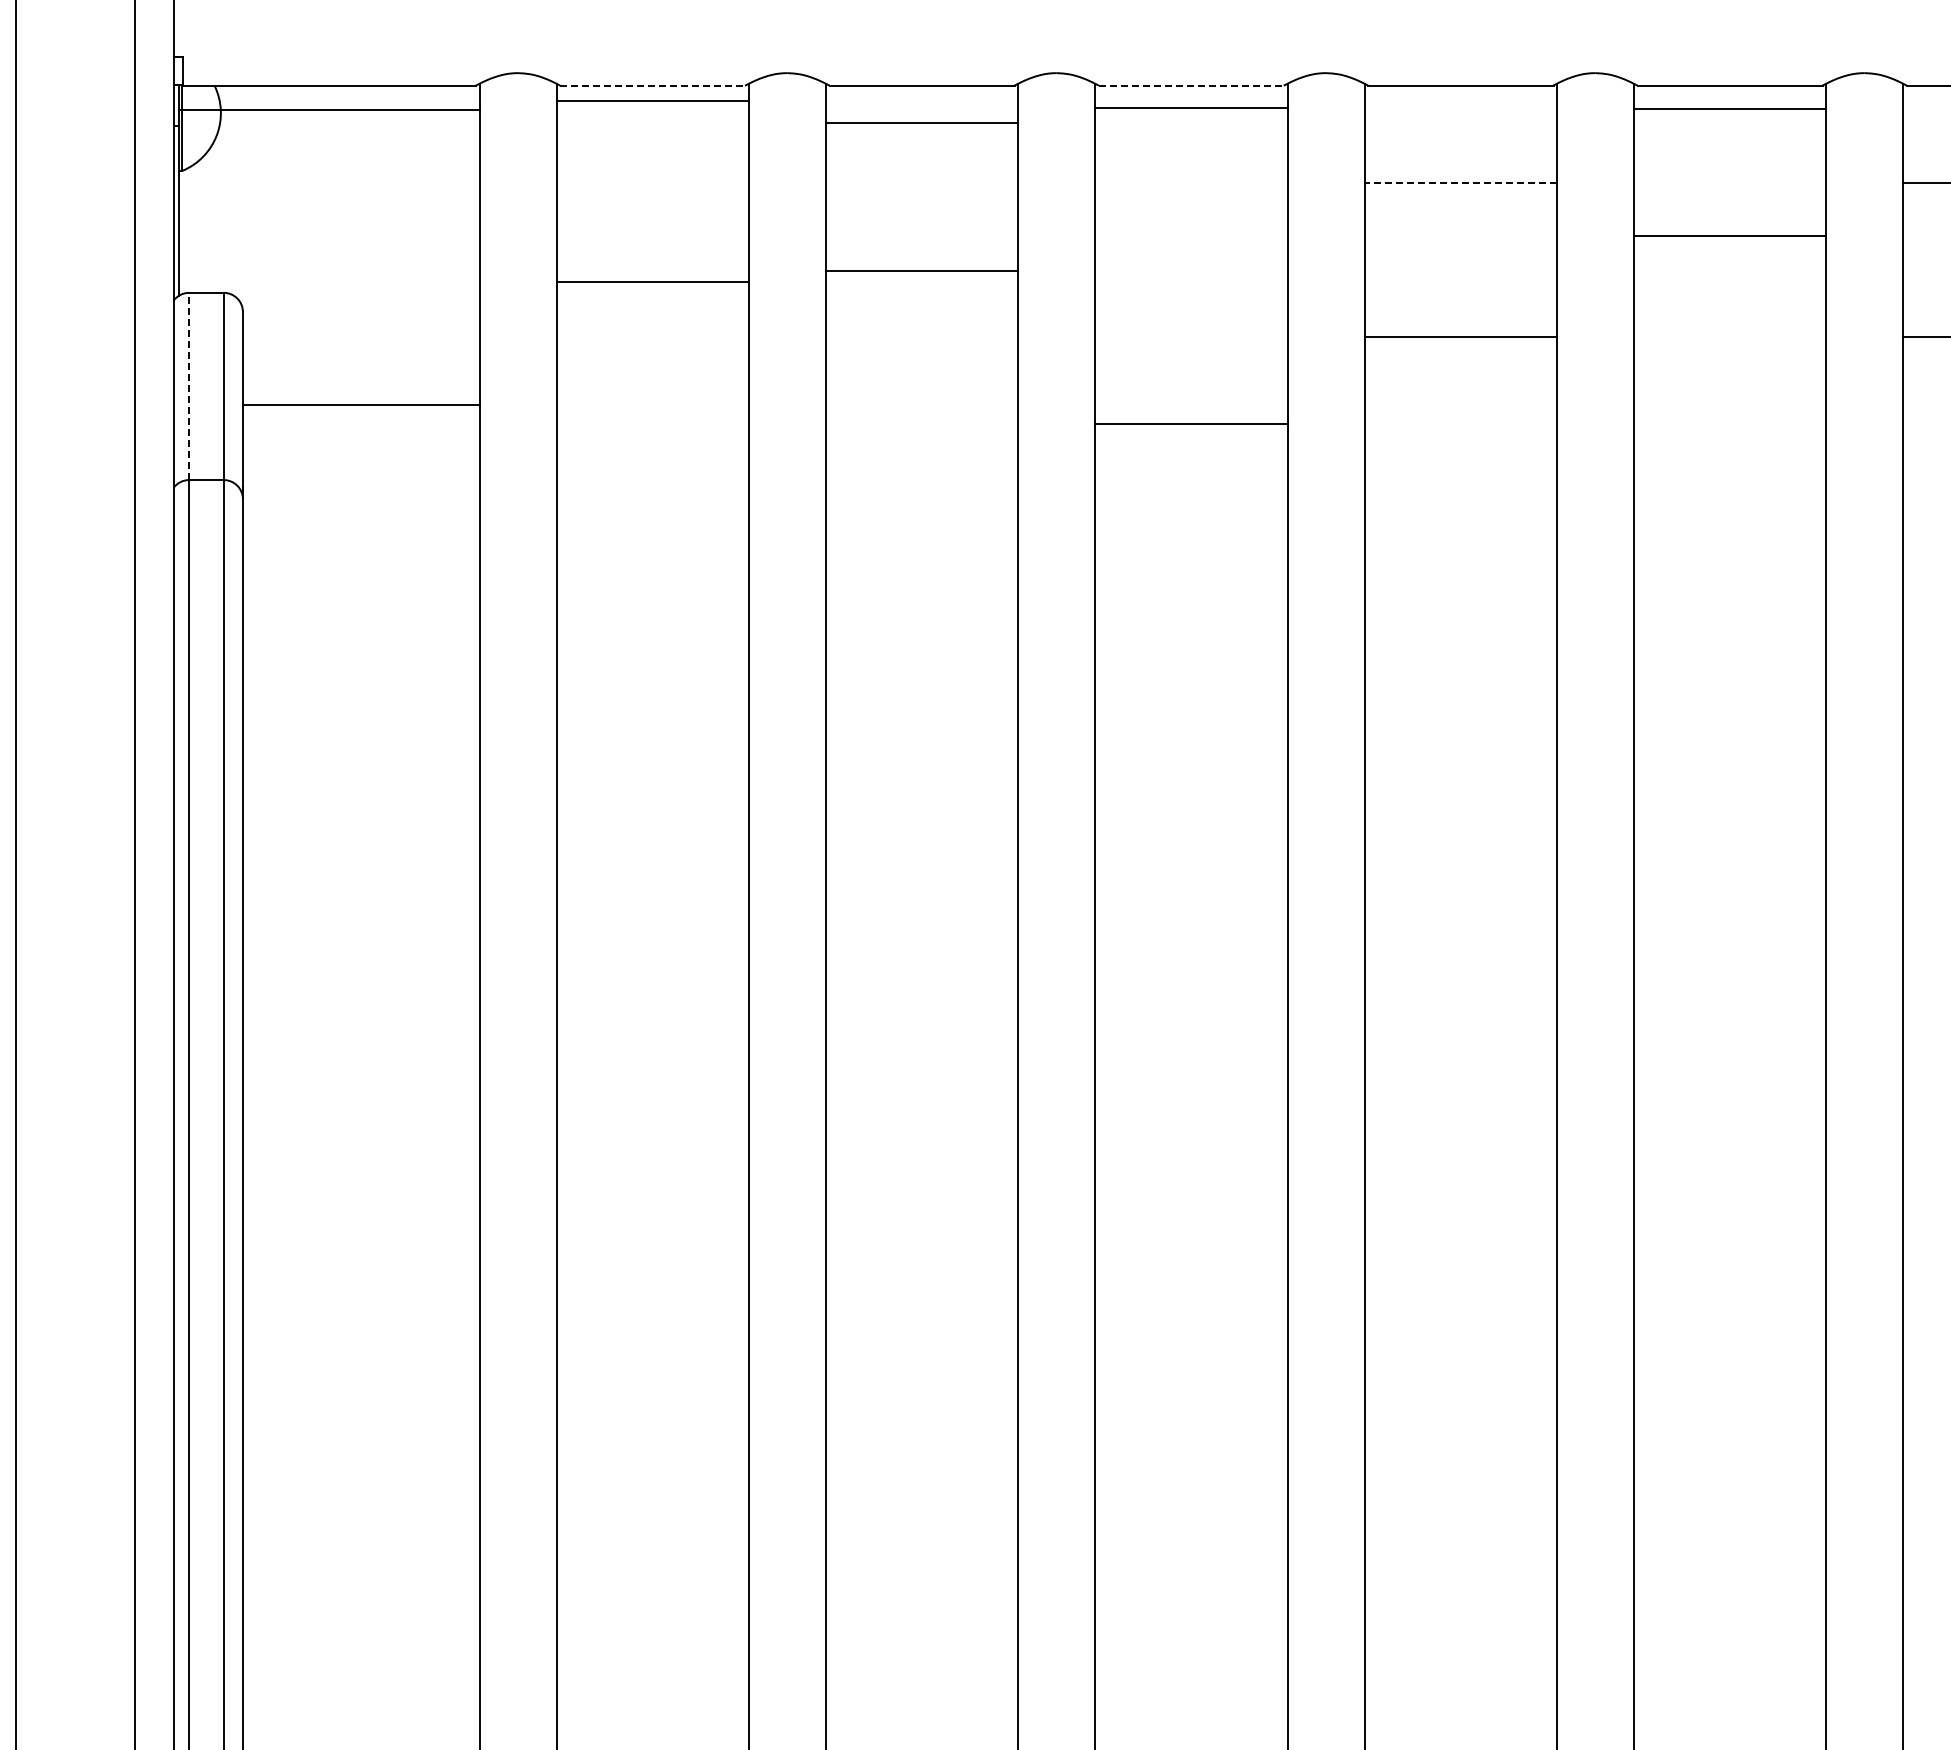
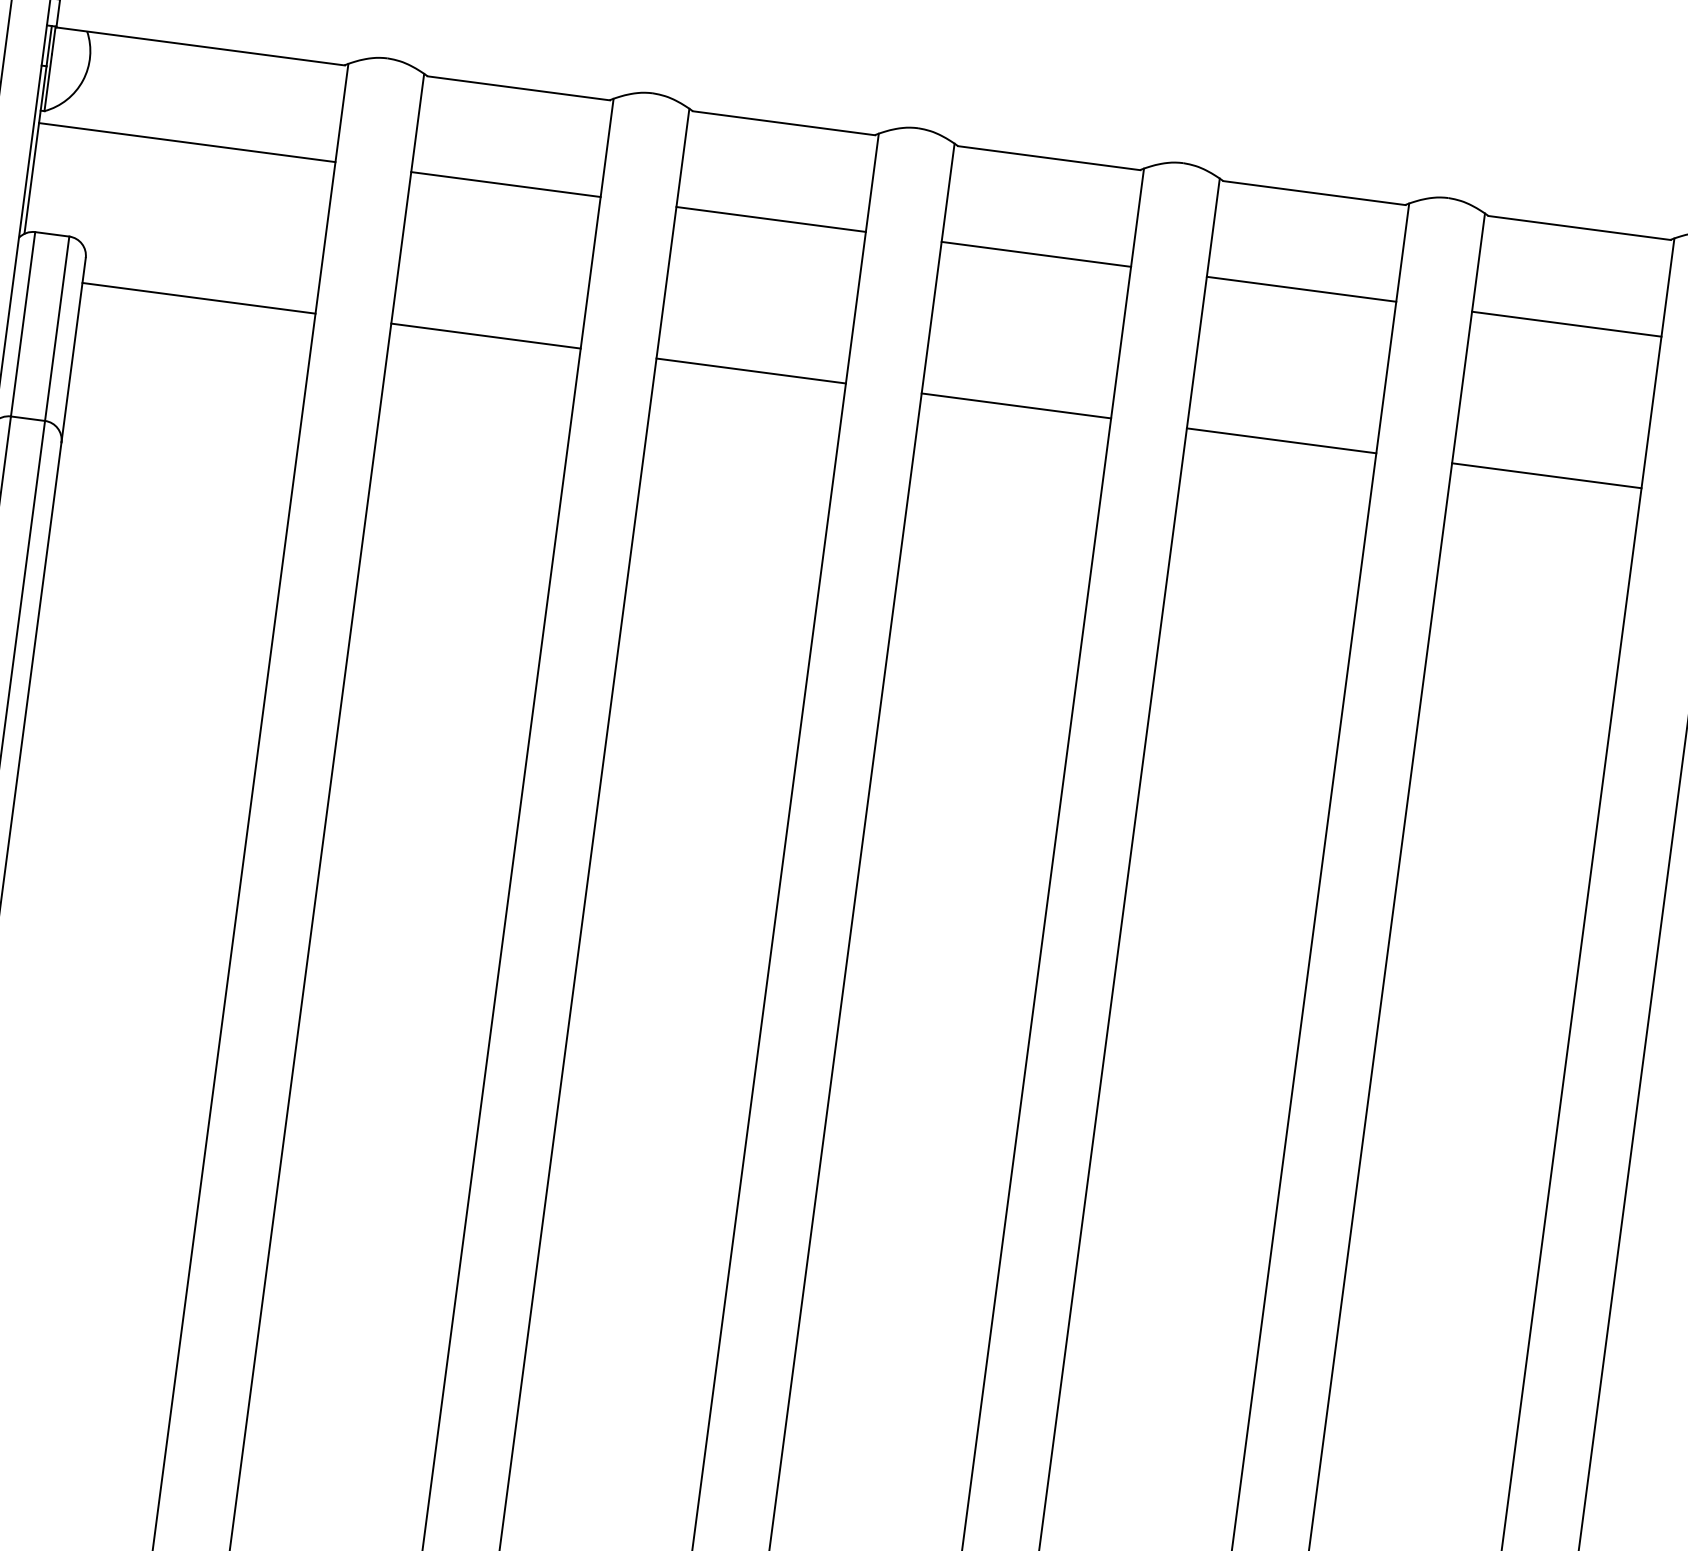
line: (652, 85) -> (518, 88), dashed -> solid
line: (1191, 85) -> (1049, 157), dashed -> solid
line: (652, 101) -> (505, 184), moved
line: (1191, 108) -> (1036, 254), moved
line: (1729, 109) -> (1566, 324), moved
line: (328, 110) -> (186, 142), moved
line: (921, 123) -> (770, 219), moved
line: (1460, 183) -> (1301, 289), dashed -> solid
line: (1729, 236) -> (1546, 475), moved
line: (921, 271) -> (750, 371), moved
line: (652, 282) -> (485, 336), moved
line: (189, 386) -> (23, 324), dashed -> solid
line: (360, 405) -> (198, 298), moved
line: (1191, 424) -> (1016, 406), moved

